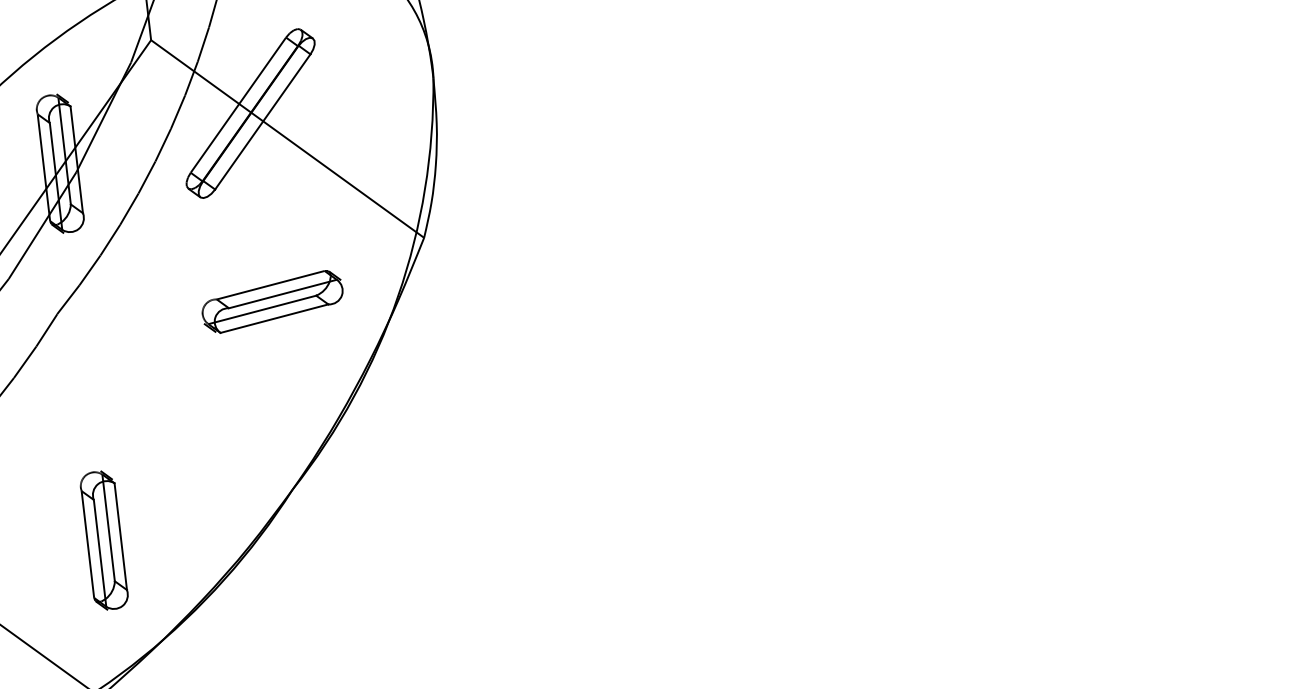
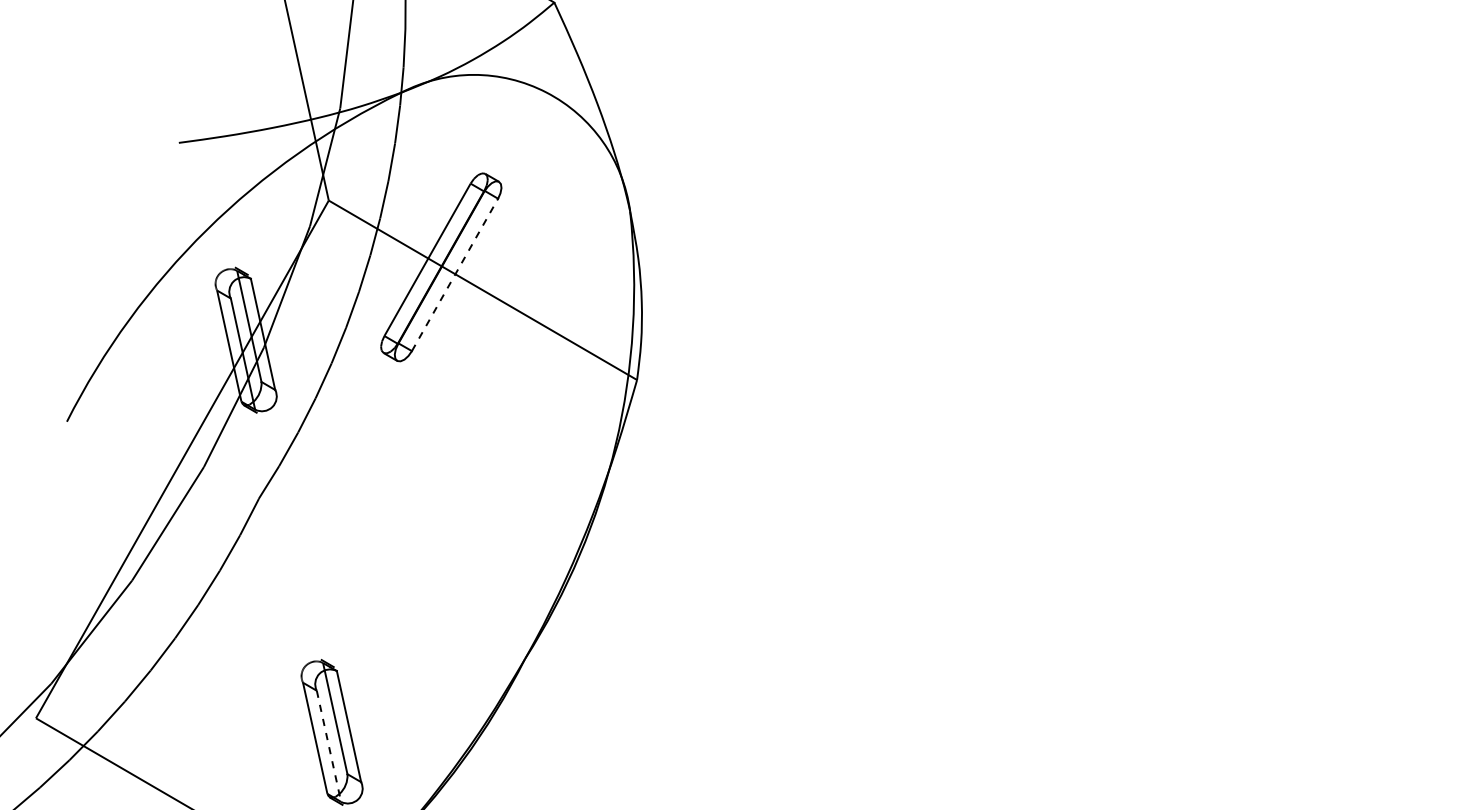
line: (263, 121) -> (455, 274), solid -> dashed
part: (271, 301) -> (483, 463), removed
line: (99, 553) -> (328, 746), solid -> dashed

